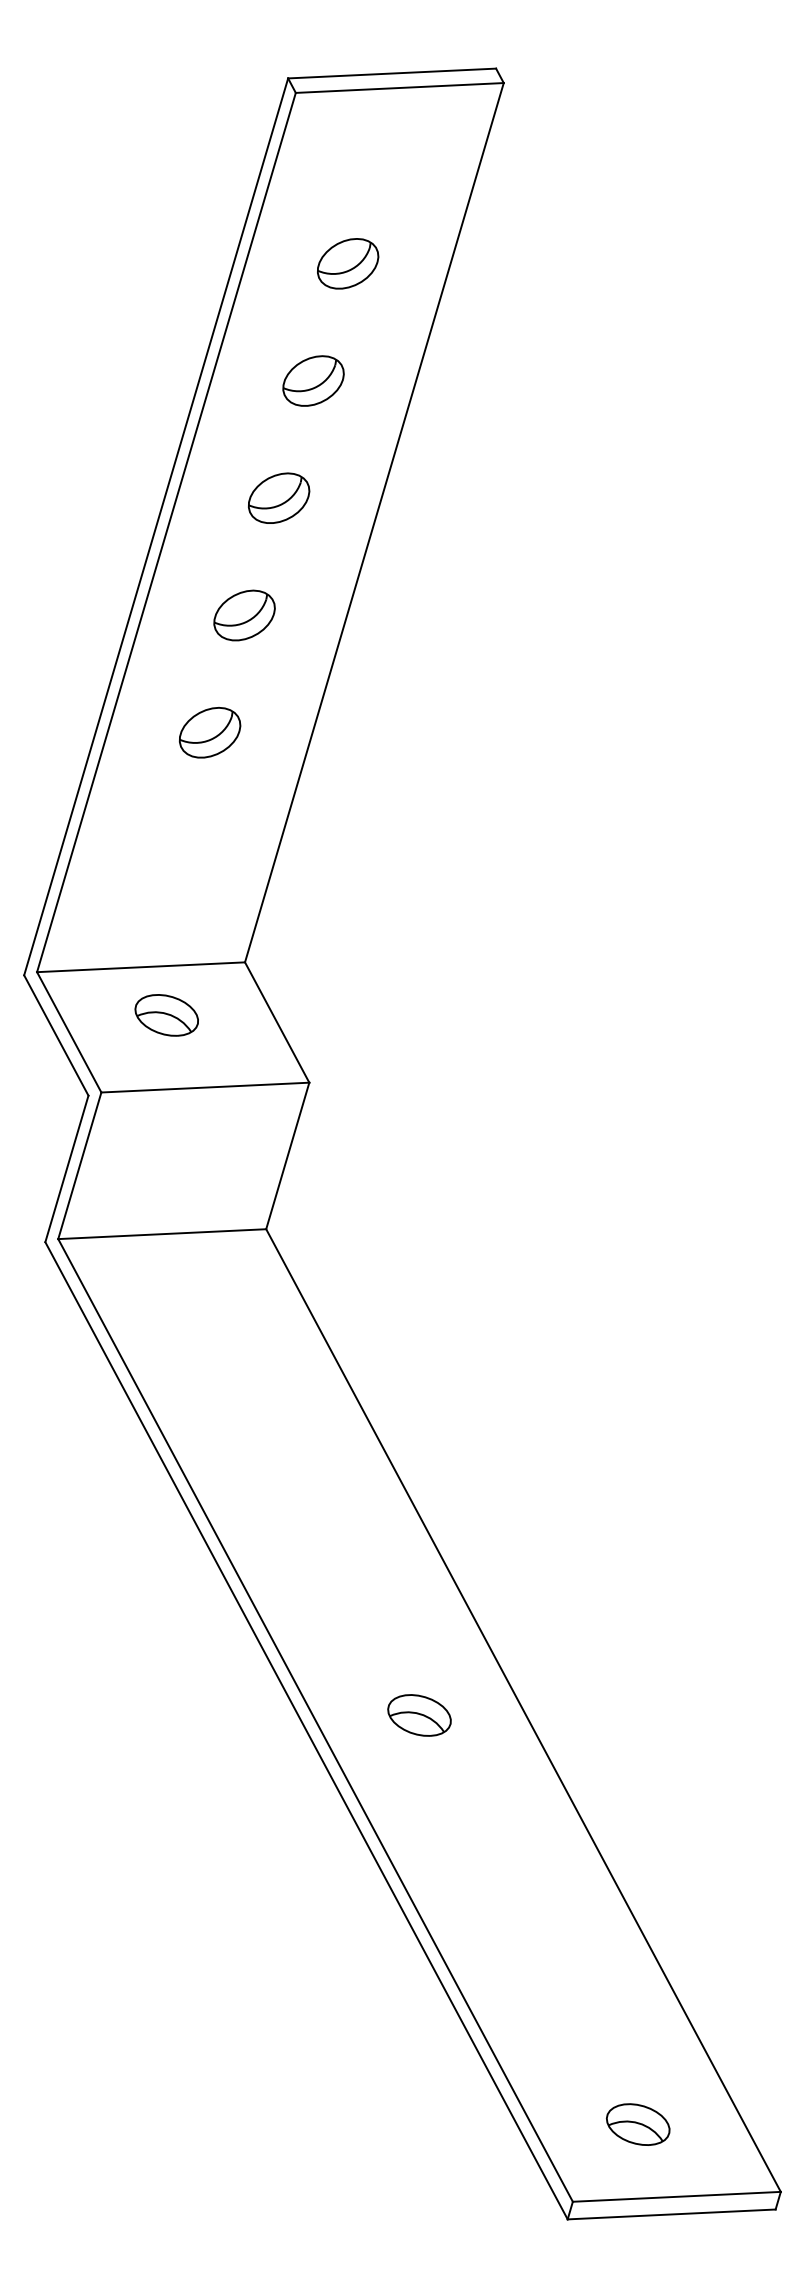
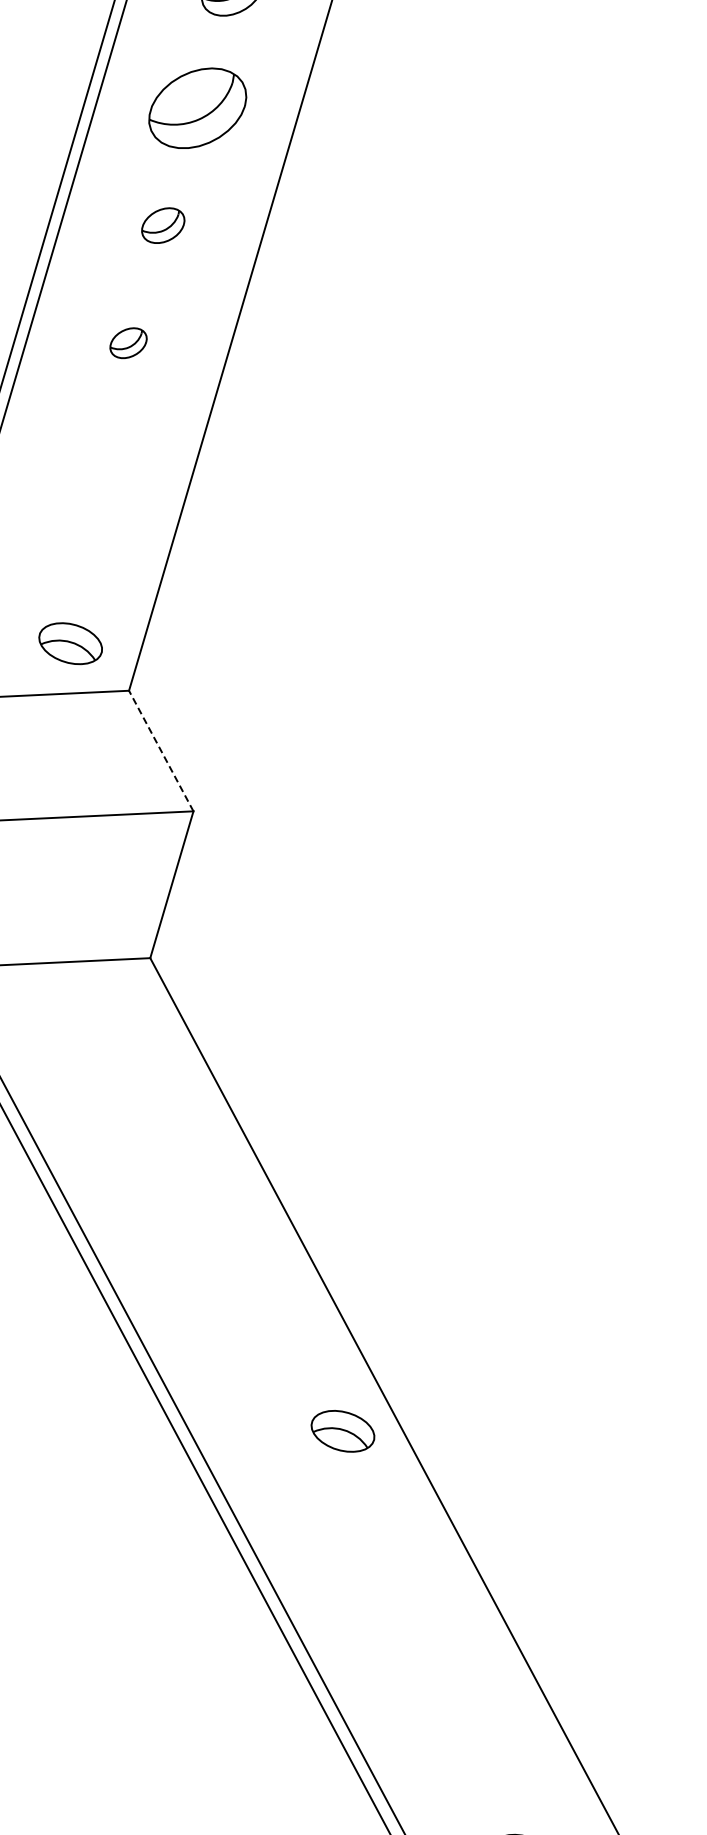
part: (313, 380) -> (197, 107), size x1.6
part: (279, 497) -> (163, 224), size x0.7
part: (244, 615) -> (128, 343), size x0.6
part: (209, 732) -> (93, 460), removed
part: (166, 1015) -> (70, 643), moved
line: (276, 1022) -> (160, 751), solid -> dashed
part: (419, 1715) -> (342, 1431), moved

